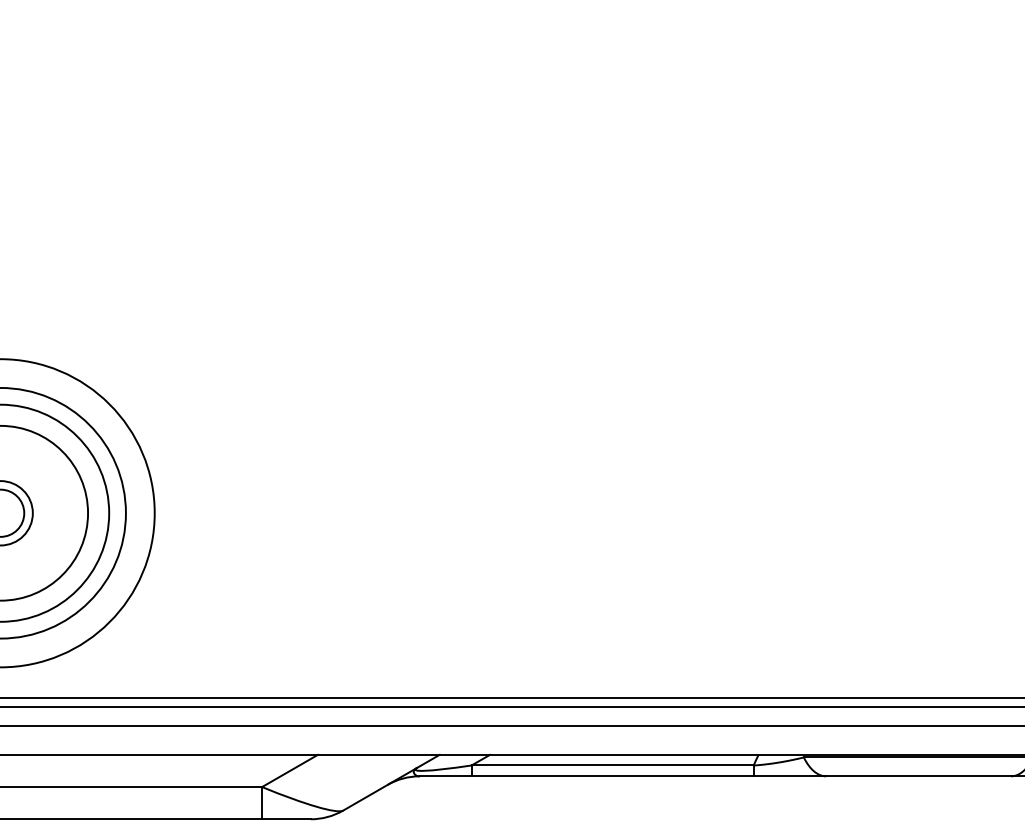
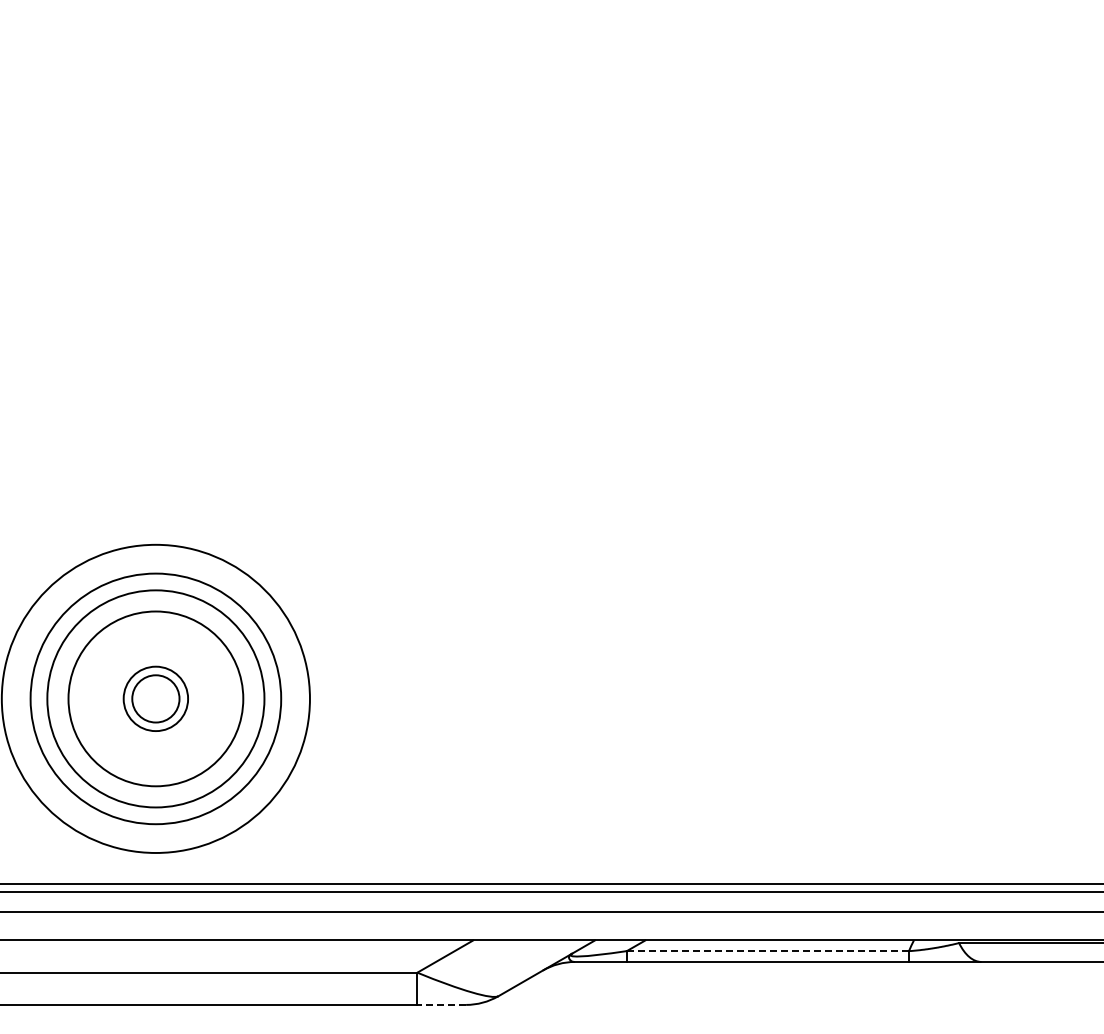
line: (613, 765) -> (768, 951), solid -> dashed
line: (286, 818) -> (441, 1004), solid -> dashed

